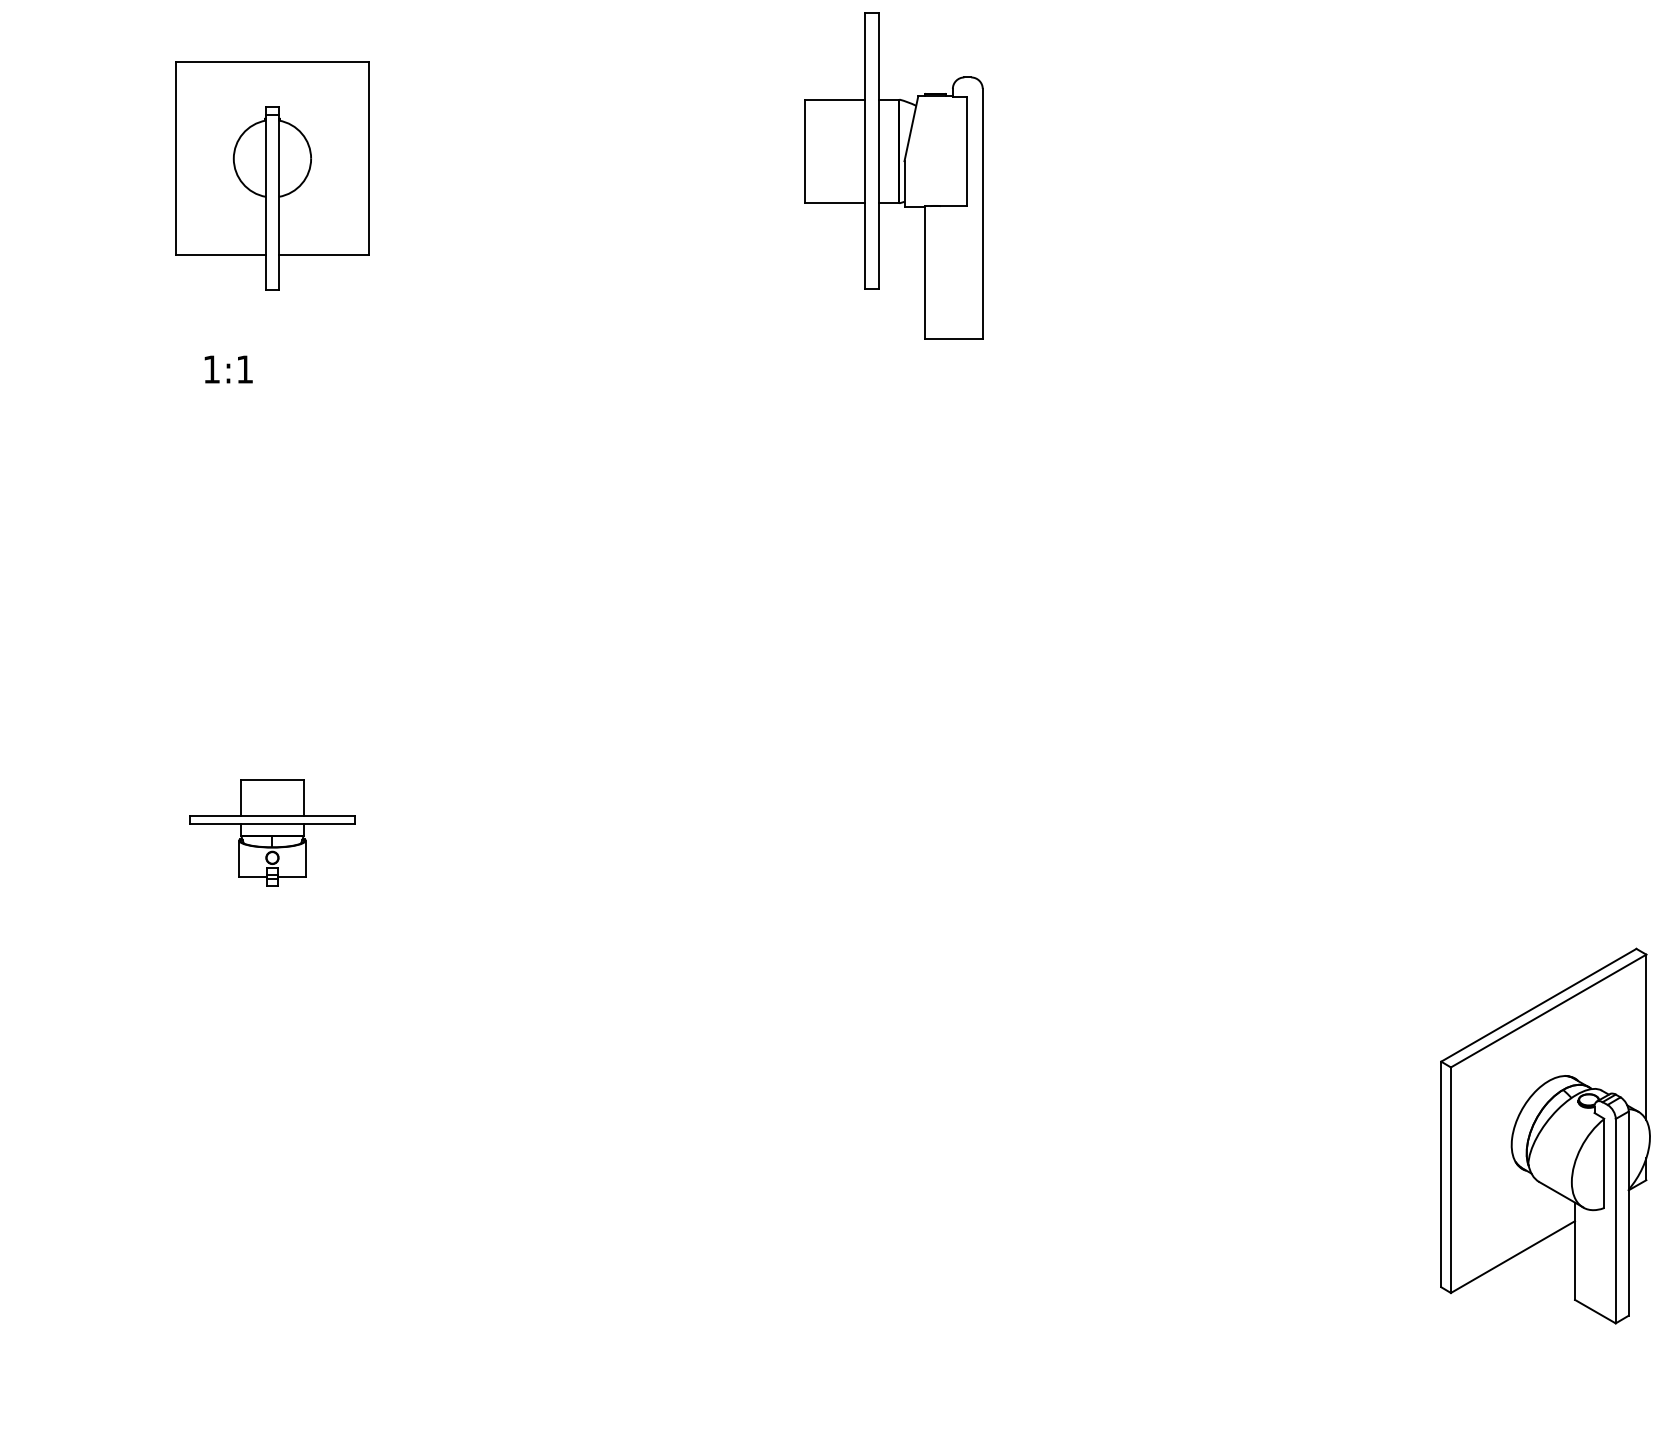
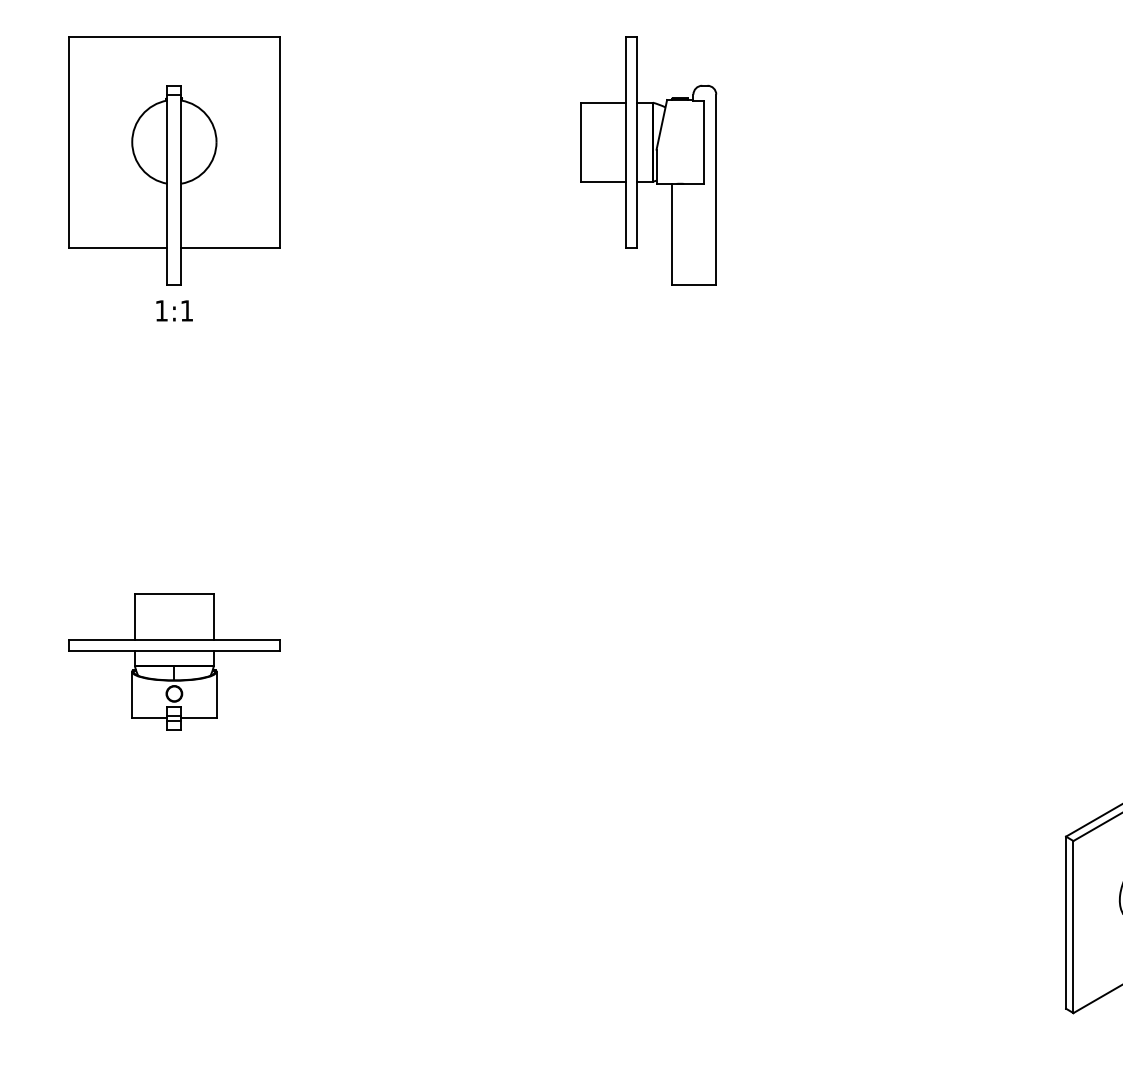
part: (272, 175) -> (174, 160), size x1.43
text: (228, 369) -> (174, 310), moved
part: (272, 832) -> (174, 661), size x1.67

